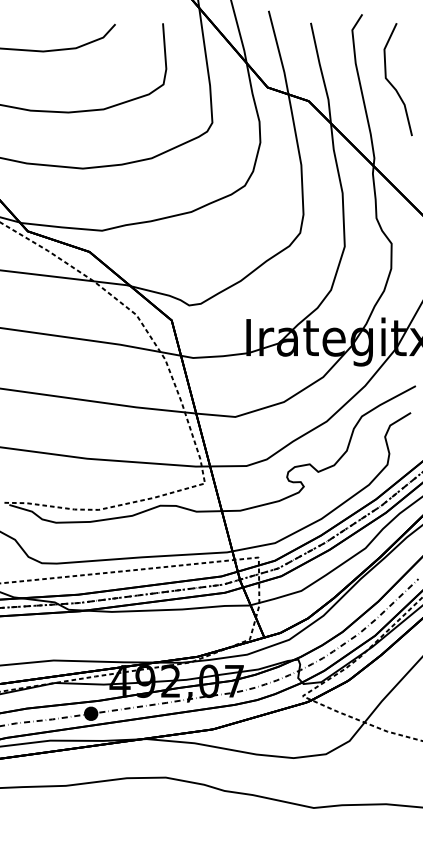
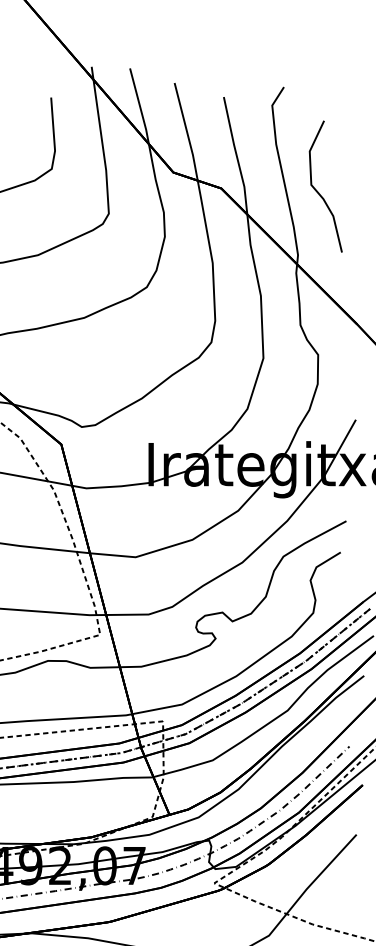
curve: (392, 84) -> (319, 192), moved

